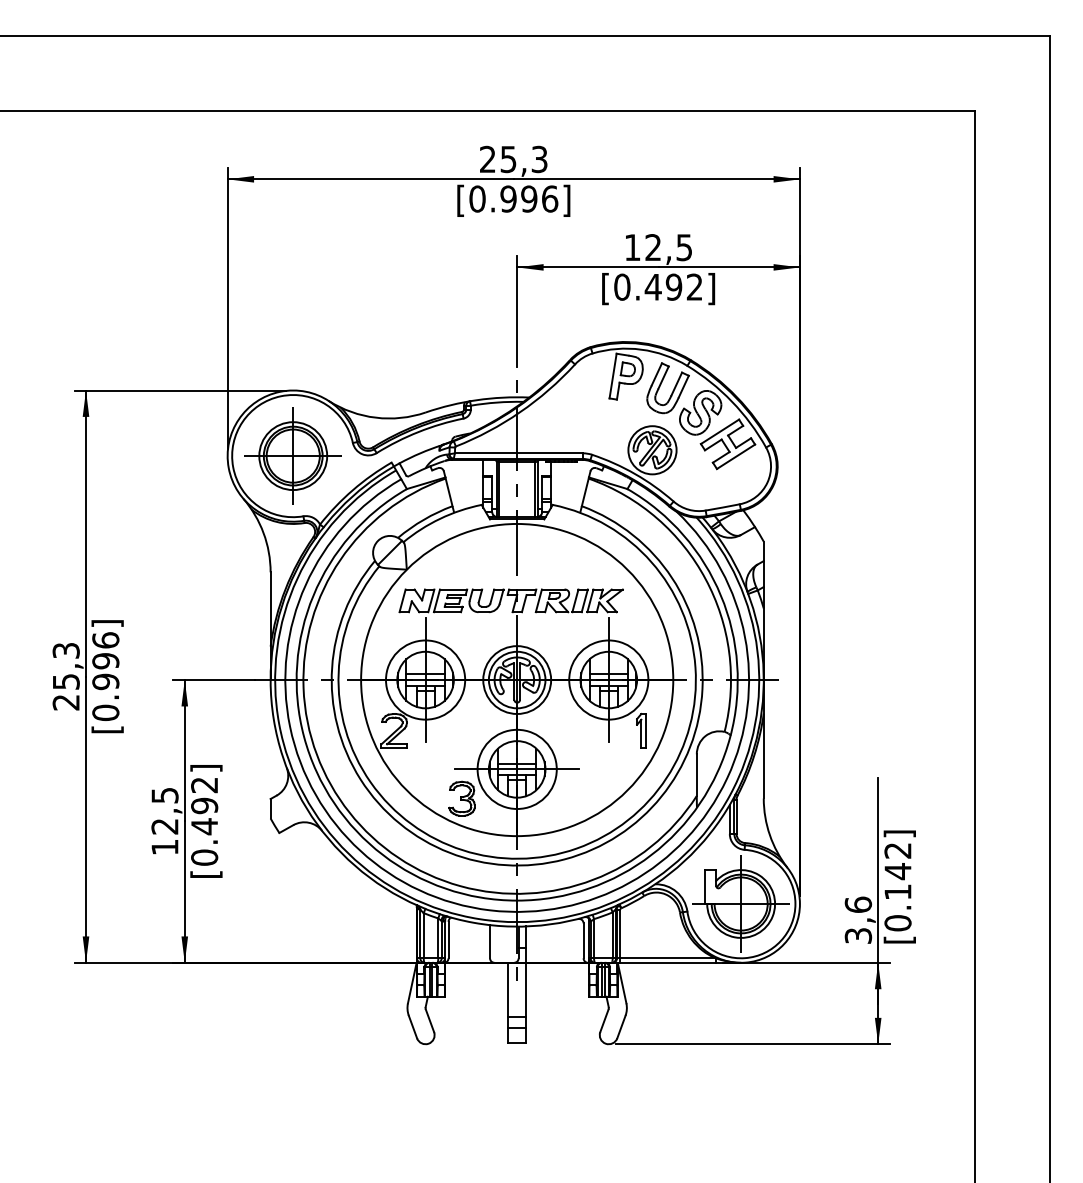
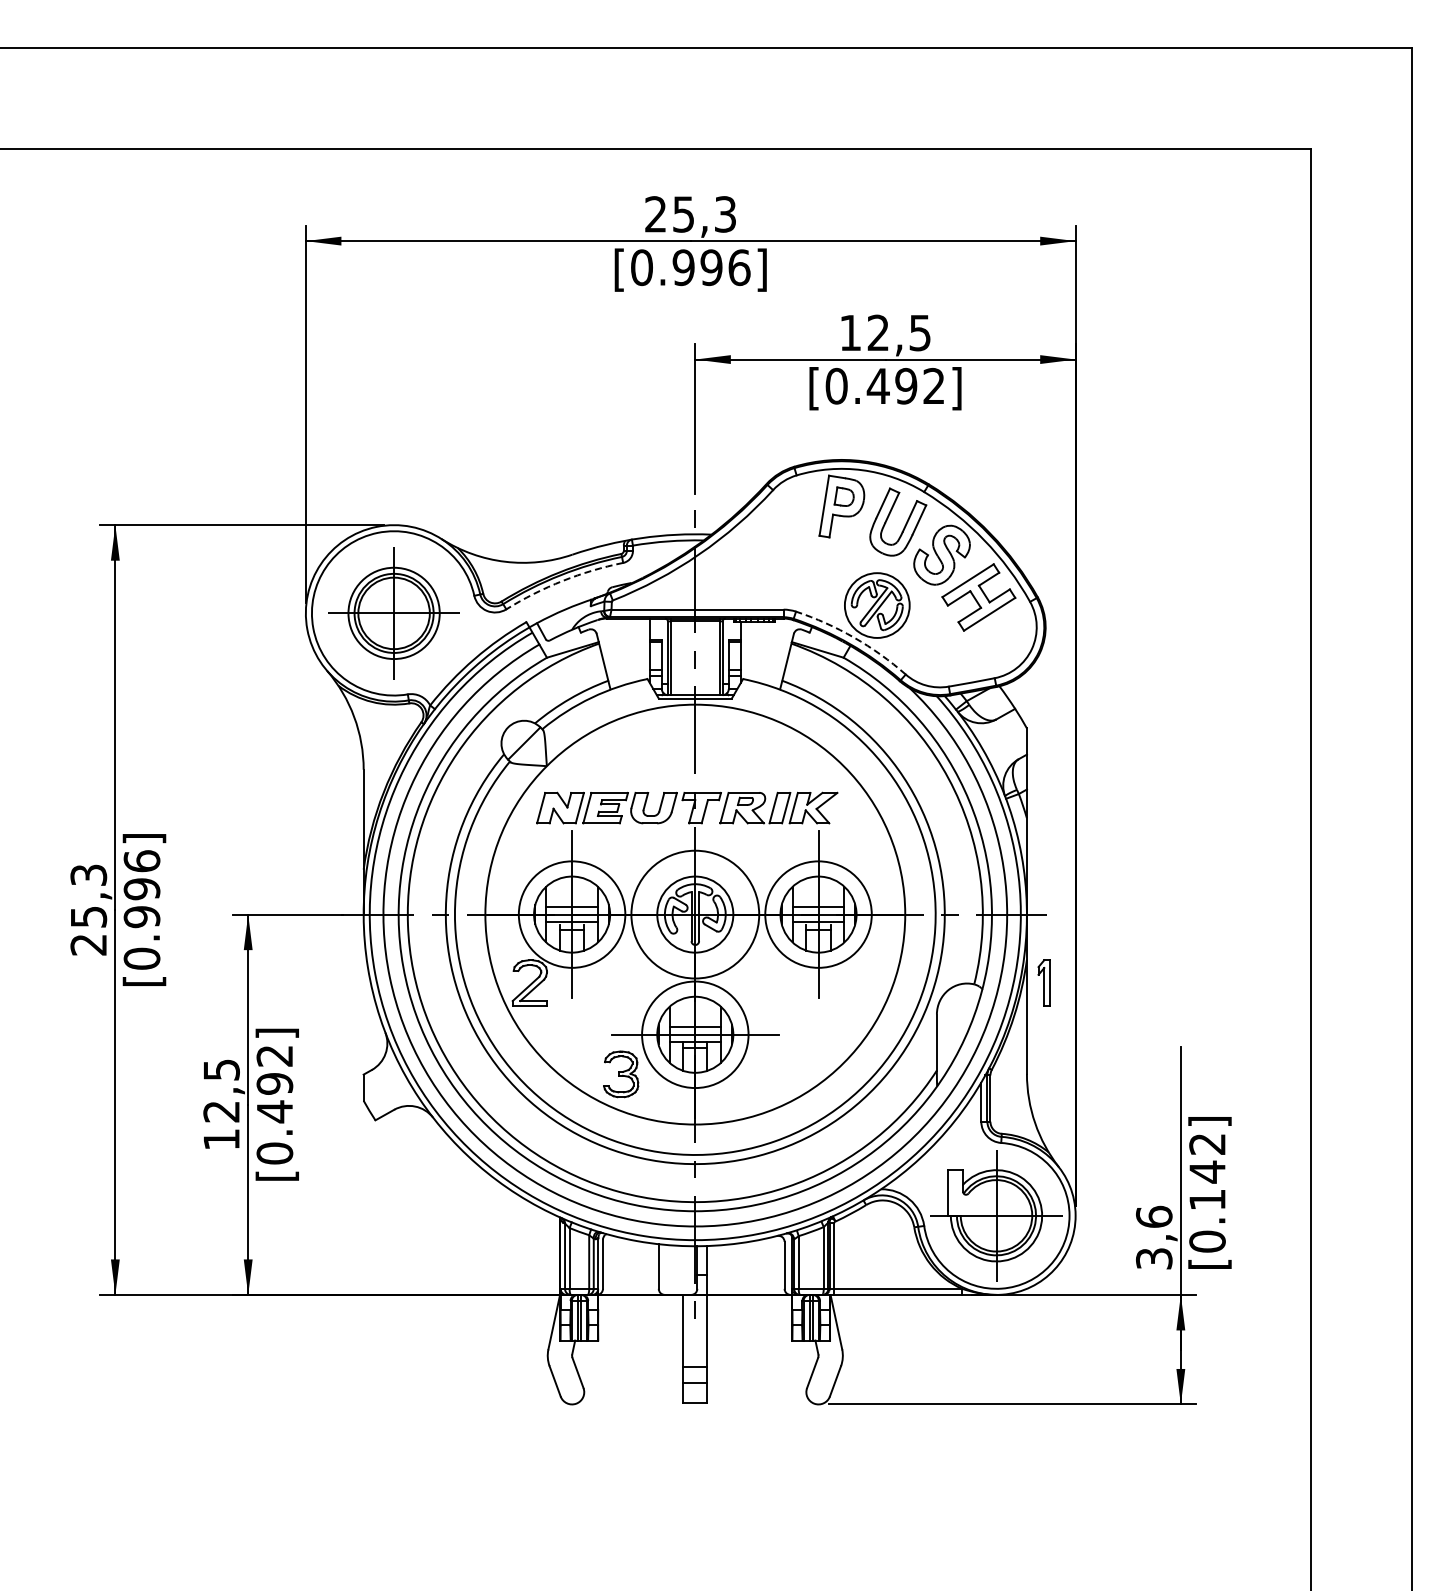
arc: (418, 431) -> (562, 580), solid -> dashed
arc: (635, 474) -> (854, 637), solid -> dashed
circle: (516, 679) -> (694, 914), size x1.4
part: (640, 730) -> (1043, 982), moved

